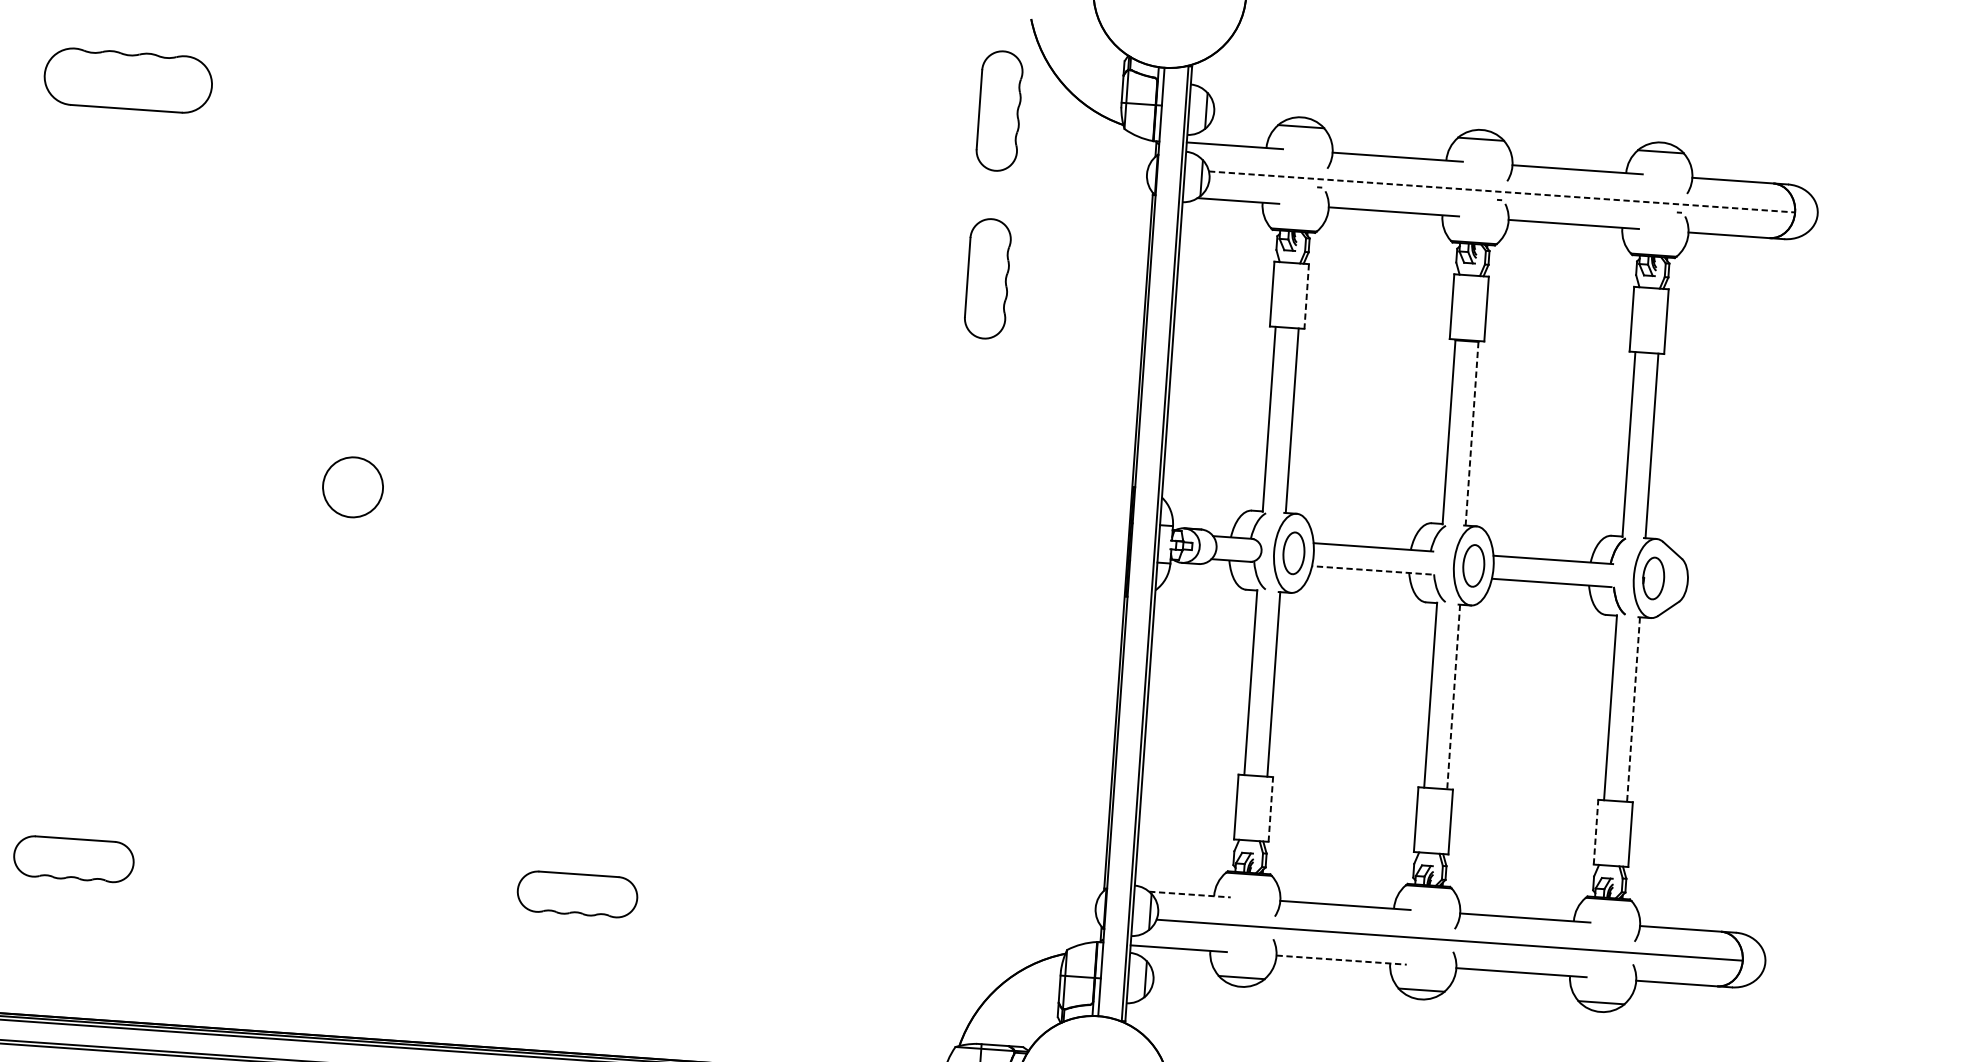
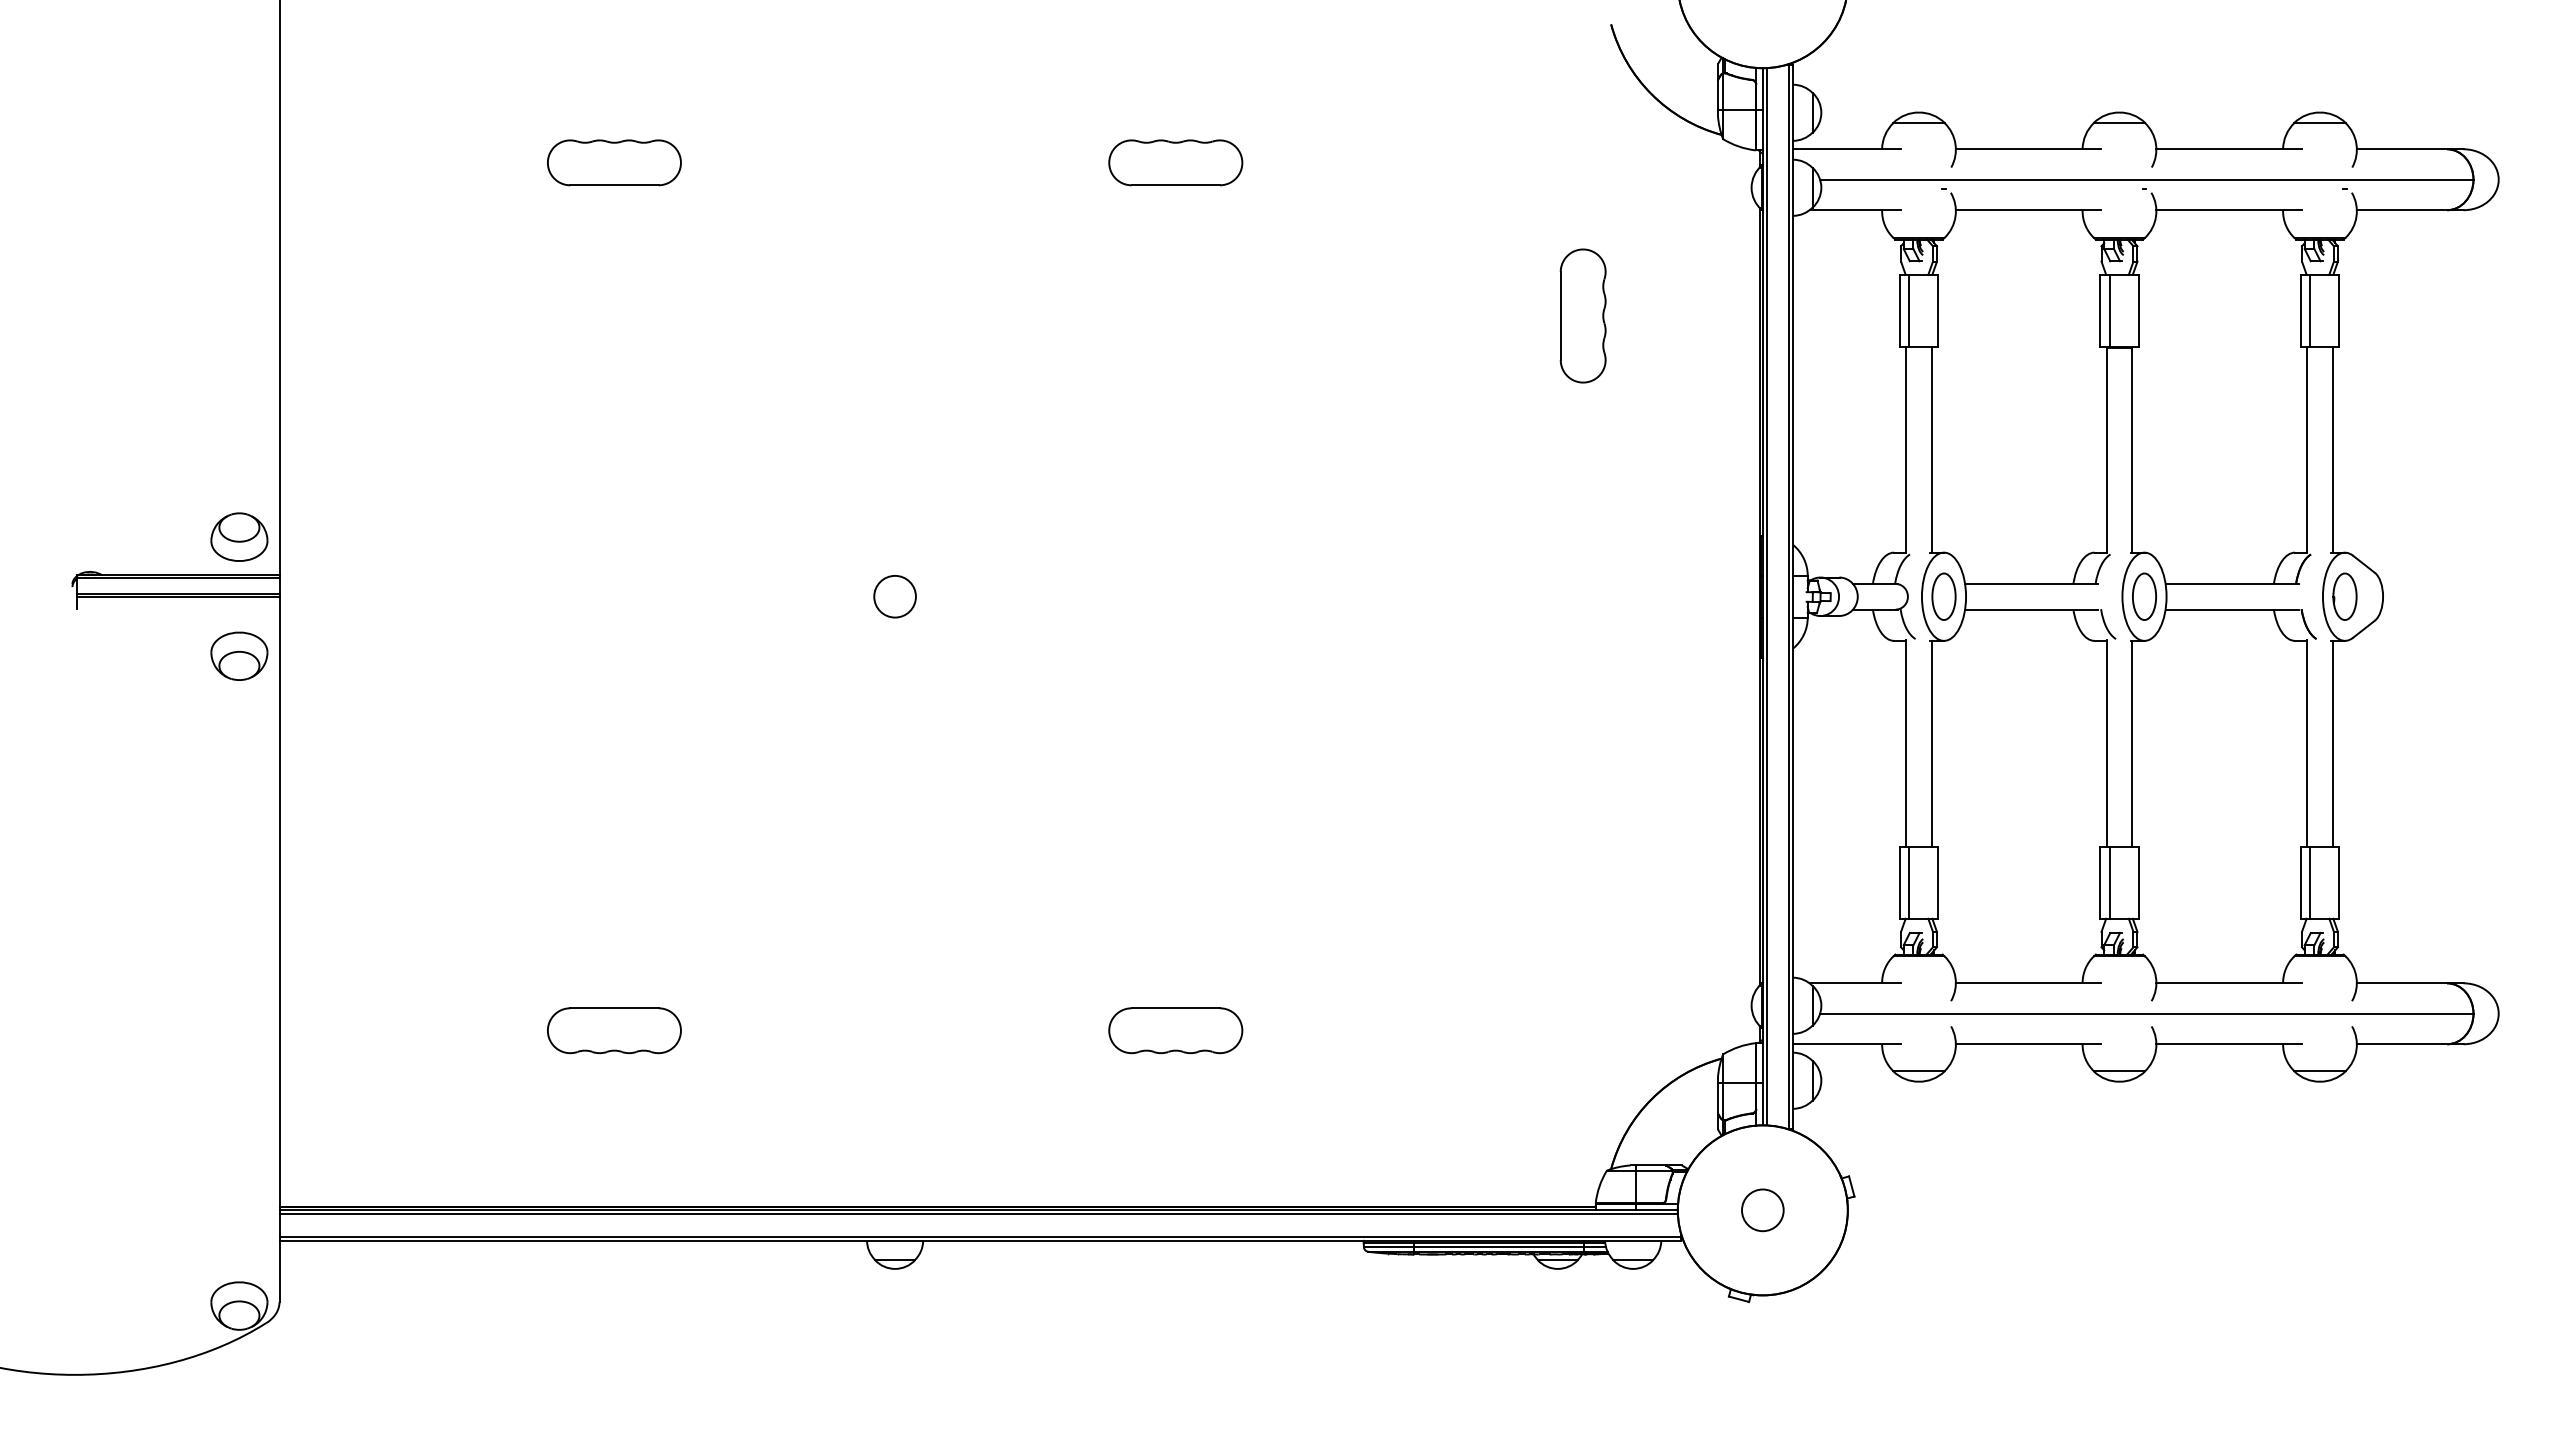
part: (128, 80) -> (614, 162), size x0.71
part: (999, 110) -> (1582, 128), removed
part: (631, 115) -> (1175, 162), added
line: (1501, 191) -> (2146, 179), dashed -> solid
line: (1280, 294) -> (1909, 310), added
line: (1306, 297) -> (1938, 311), dashed -> solid
line: (1460, 306) -> (2109, 310), added
line: (1640, 319) -> (2310, 310), added
line: (1472, 433) -> (2132, 450), dashed -> solid
circle: (352, 487) -> (894, 596), size x0.62
line: (1134, 541) -> (1766, 596), added
line: (1371, 570) -> (2031, 609), dashed -> solid
line: (1453, 696) -> (2132, 743), dashed -> solid
line: (1633, 709) -> (2332, 743), dashed -> solid
line: (1245, 807) -> (1909, 882), added
line: (1271, 809) -> (1938, 882), dashed -> solid
line: (1424, 820) -> (2109, 882), added
line: (1595, 832) -> (2300, 882), dashed -> solid
line: (1604, 832) -> (2310, 882), added
line: (1190, 894) -> (1855, 983), dashed -> solid
line: (1341, 960) -> (2028, 1044), dashed -> solid

